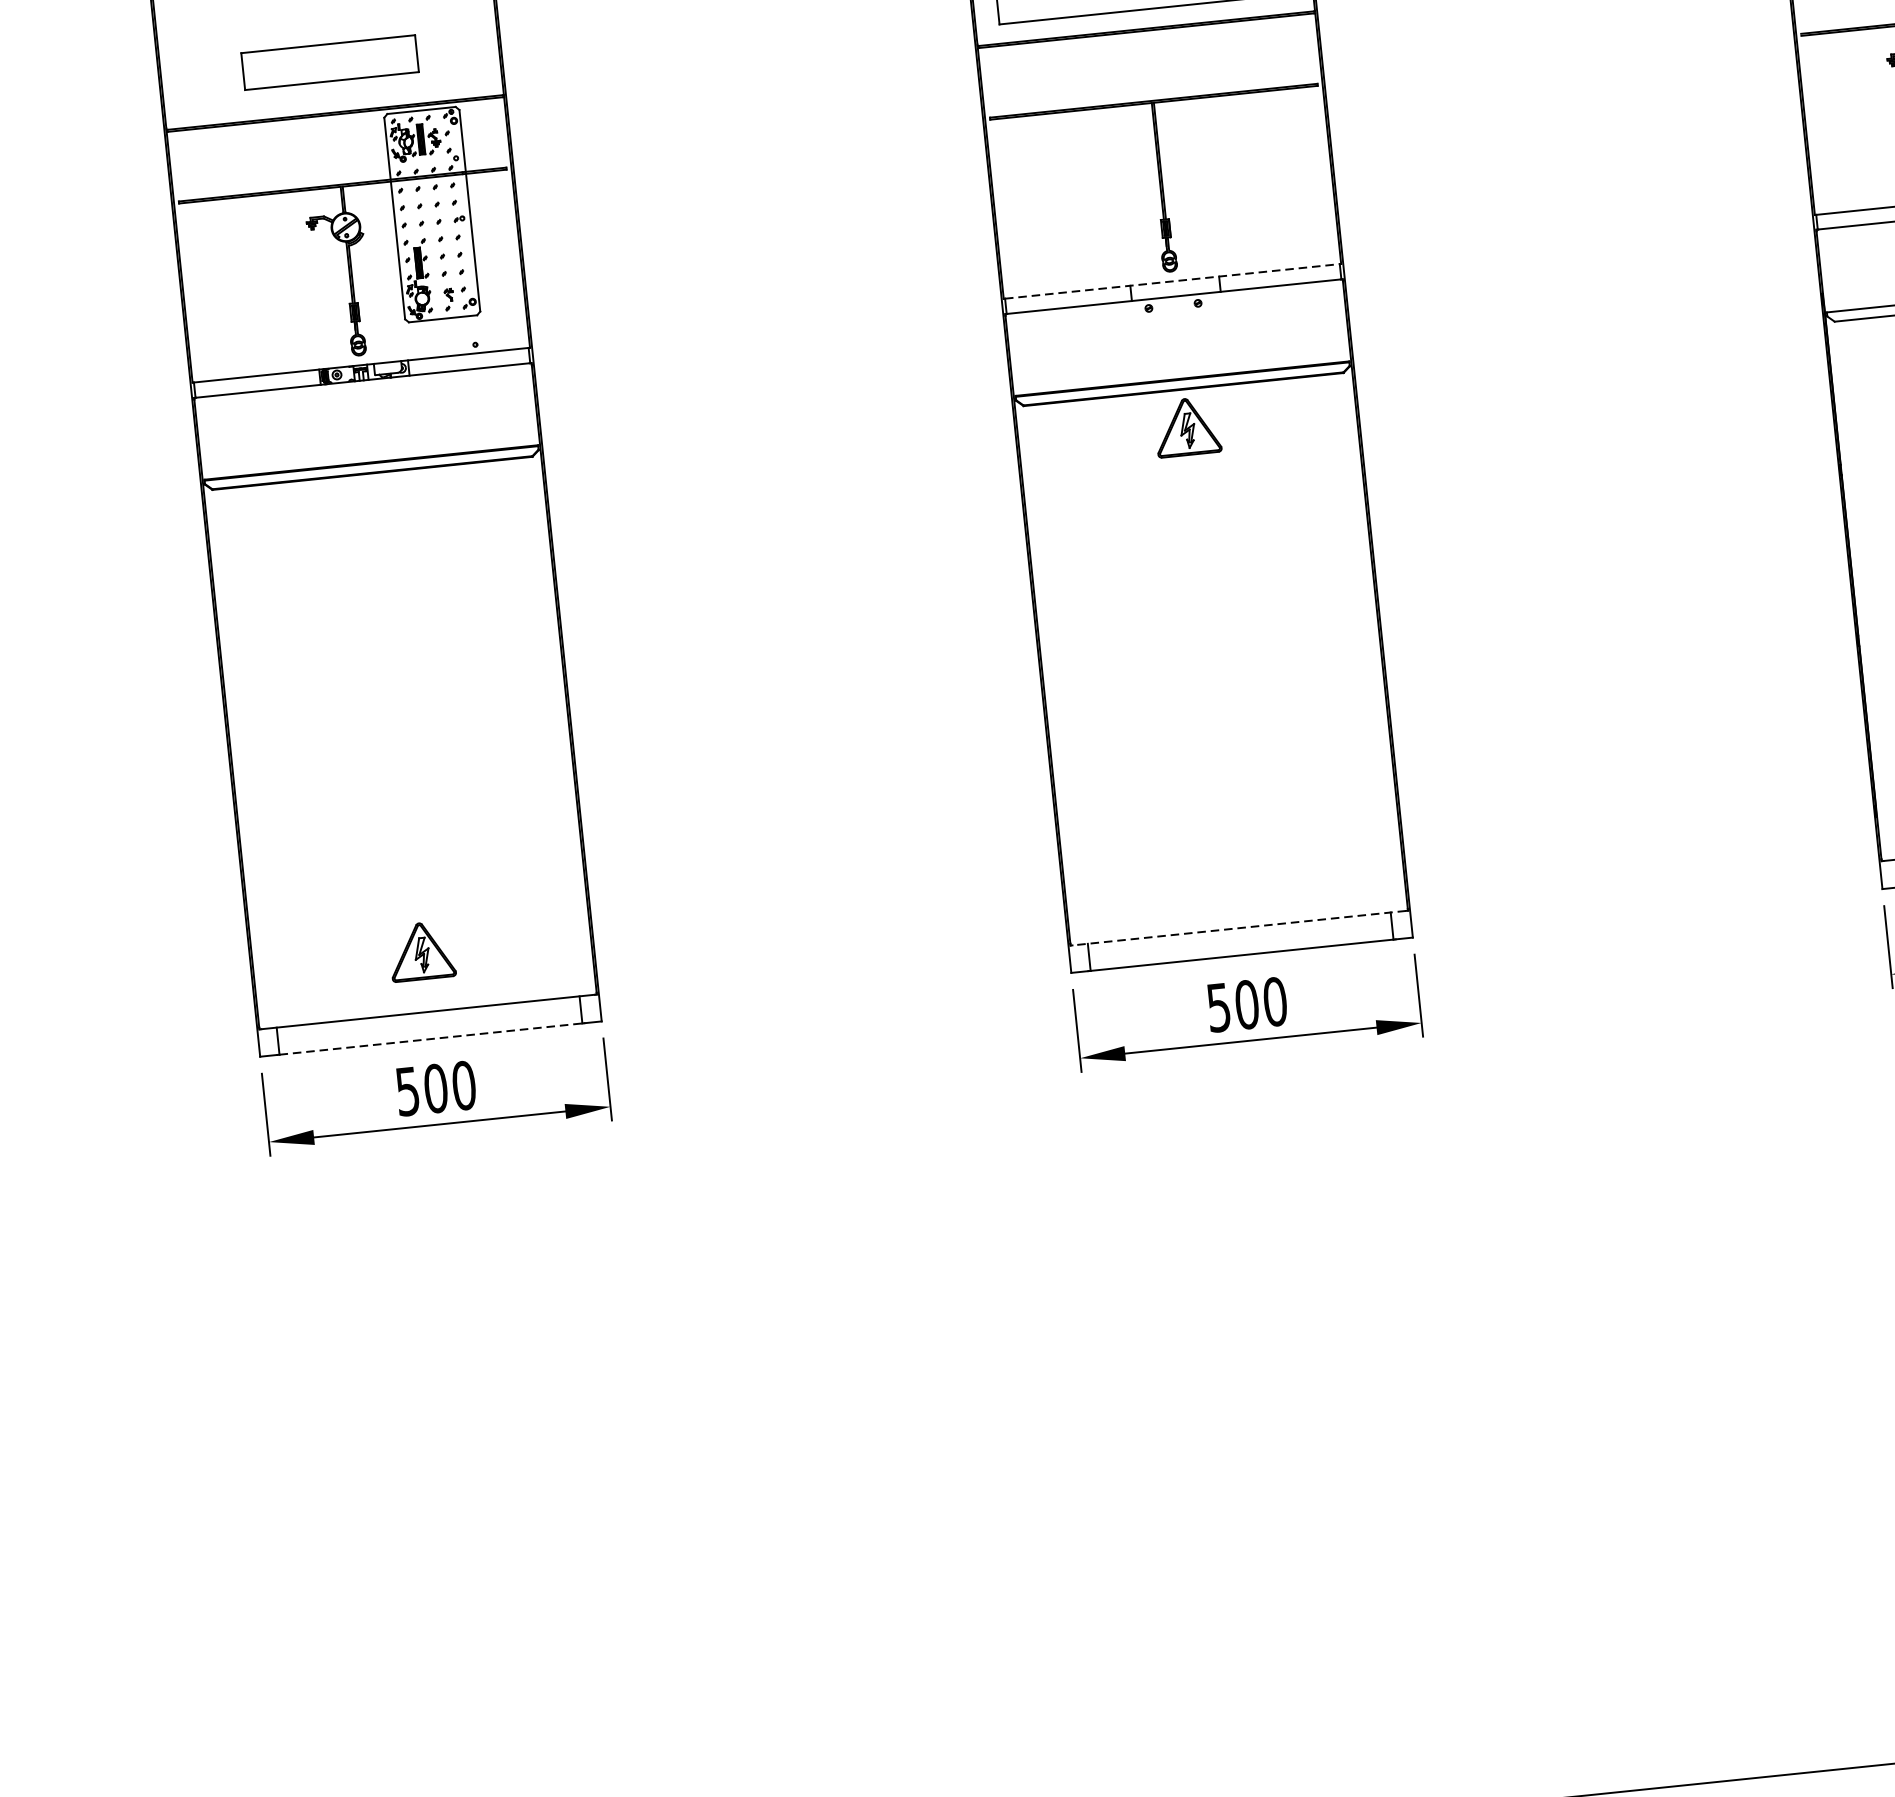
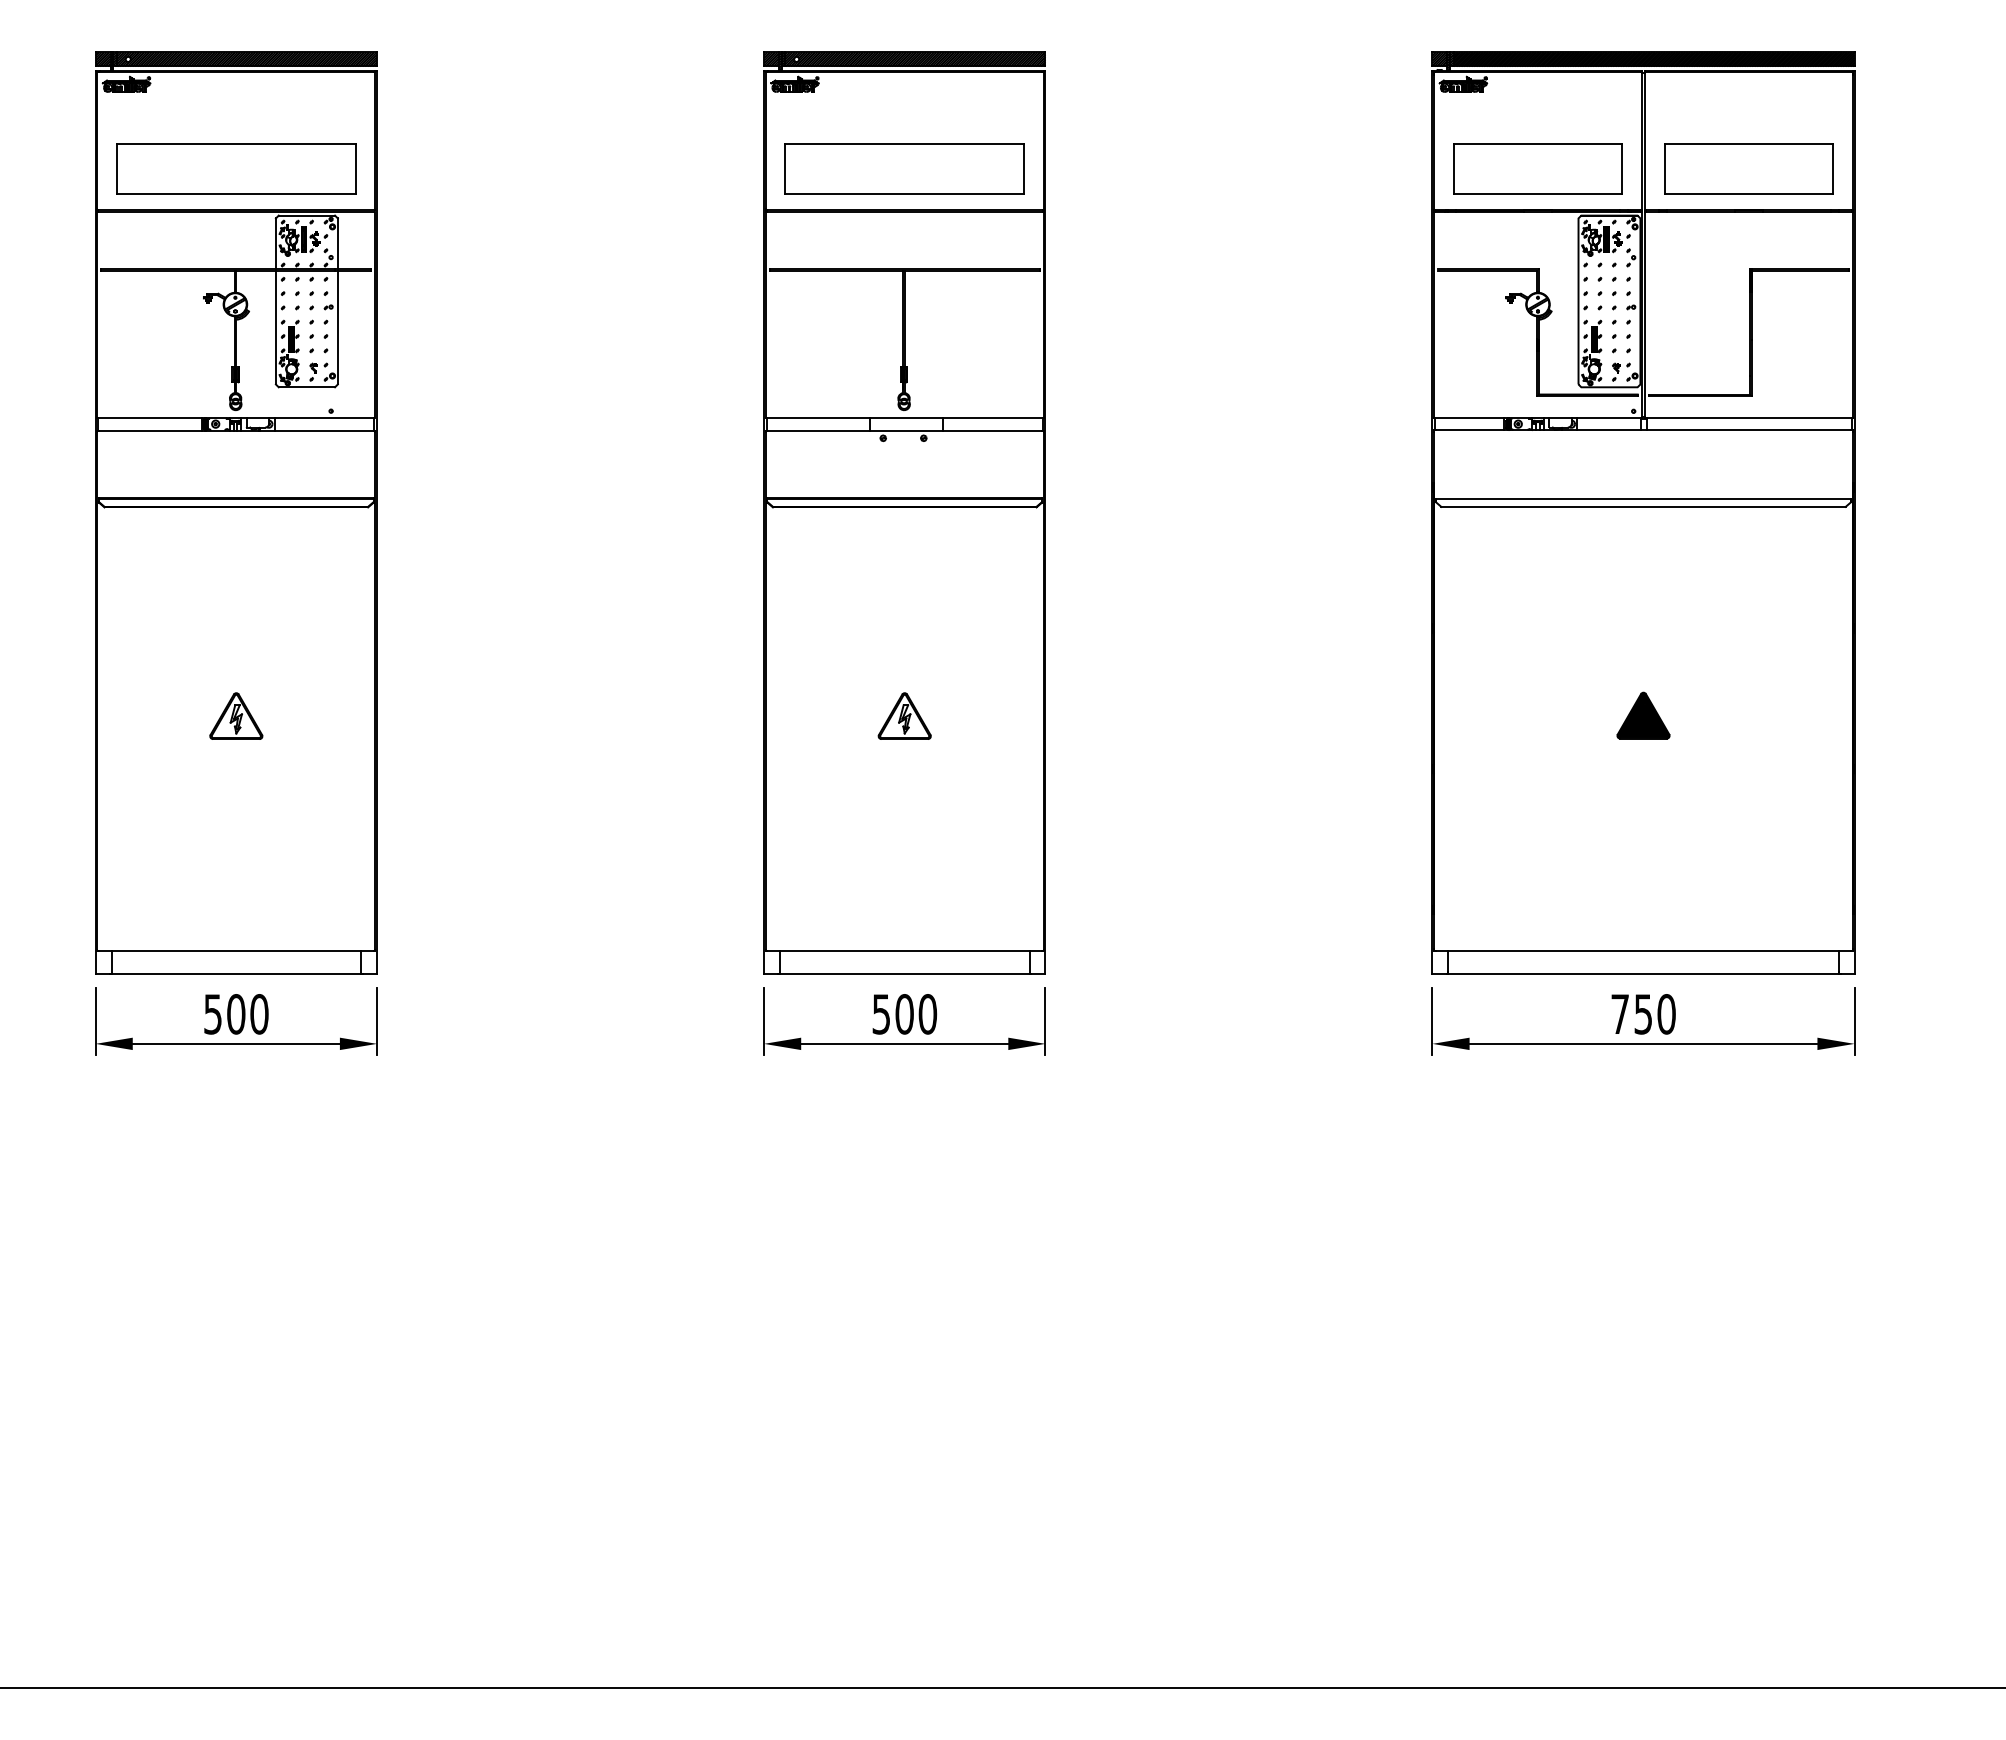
part: (330, 62) -> (236, 168), size x1.67
line: (1173, 281) -> (905, 418), dashed -> solid
part: (1187, 426) -> (904, 715), moved
line: (1239, 928) -> (904, 951), dashed -> solid
part: (421, 950) -> (236, 715), moved
line: (431, 1039) -> (236, 973), dashed -> solid

